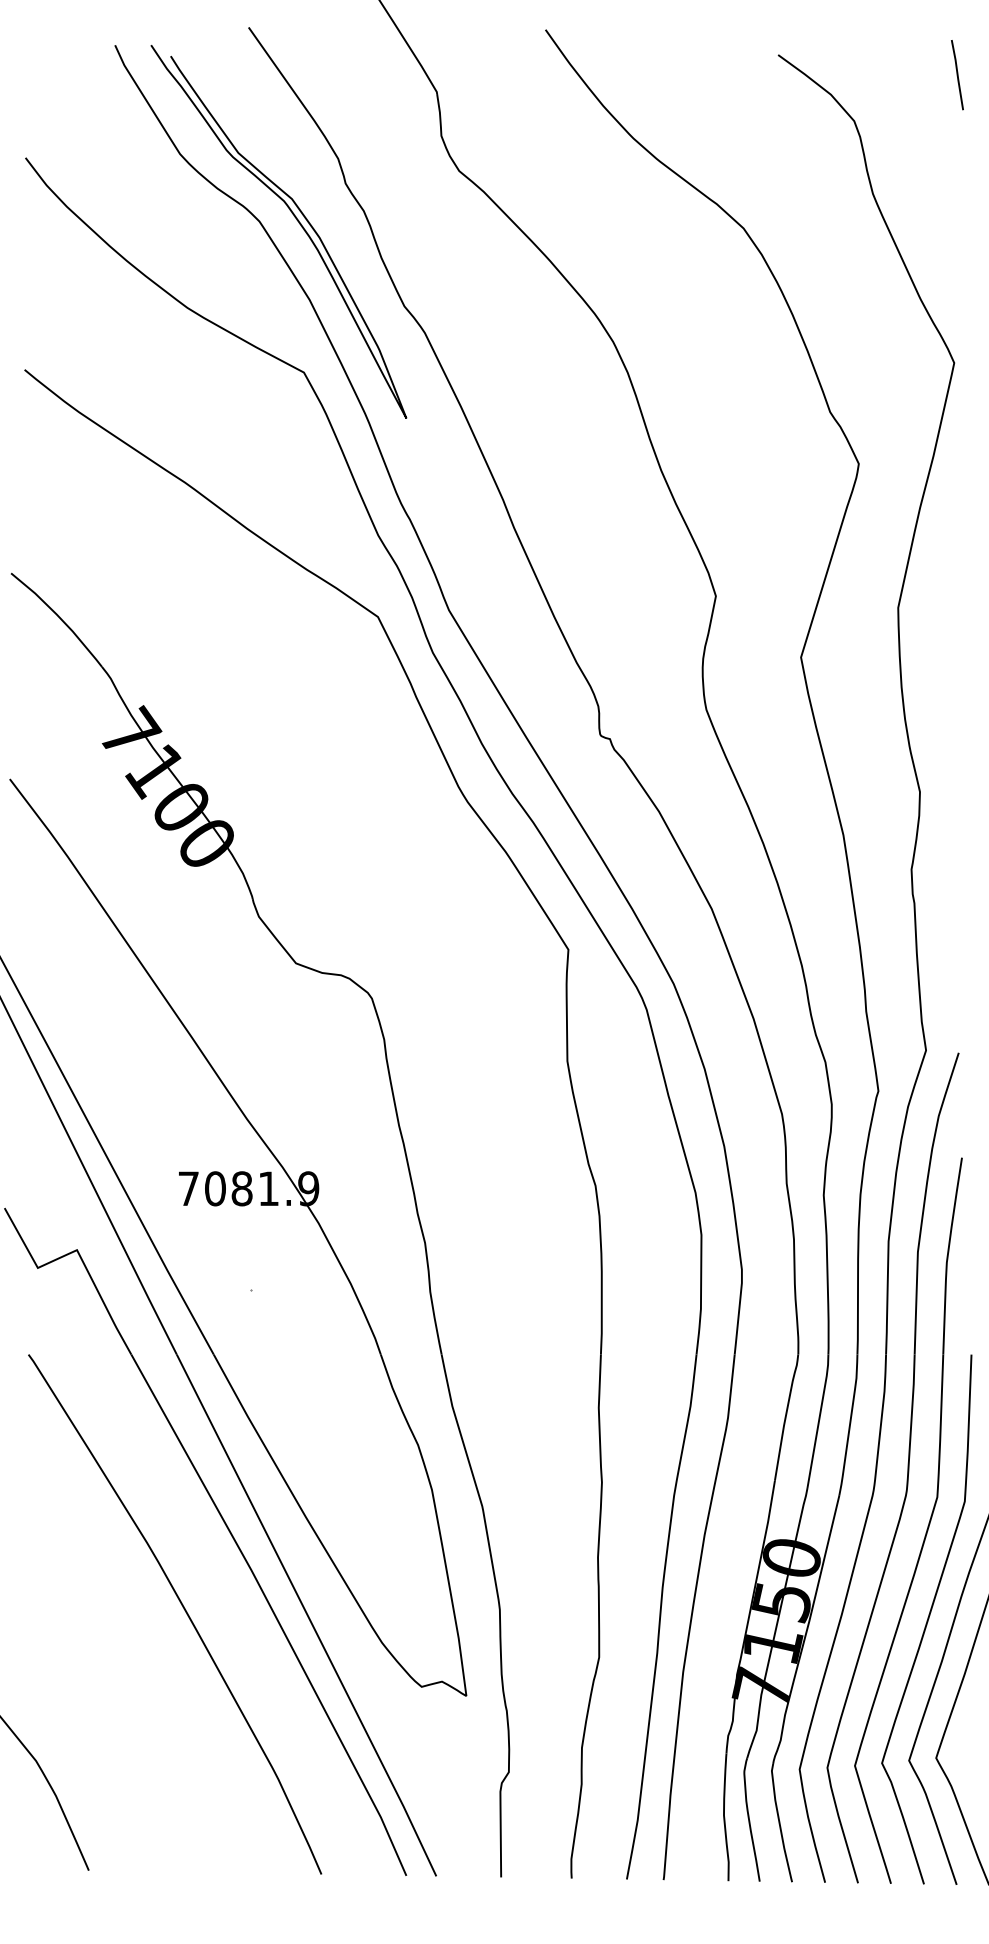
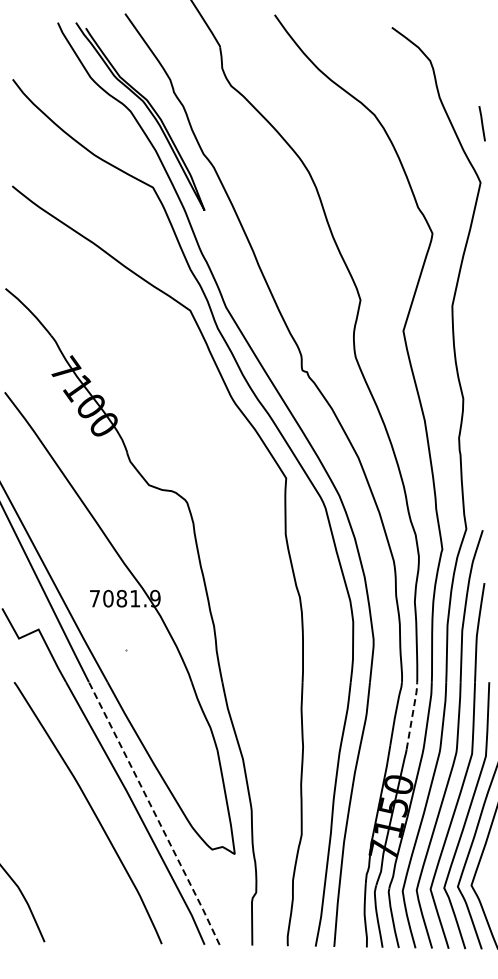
line: (956, 74) -> (481, 123), moved
line: (819, 1418) -> (412, 714), solid -> dashed
line: (308, 1617) -> (155, 814), solid -> dashed

